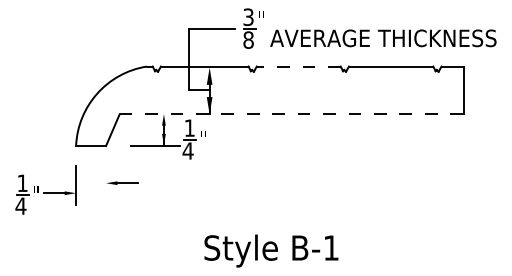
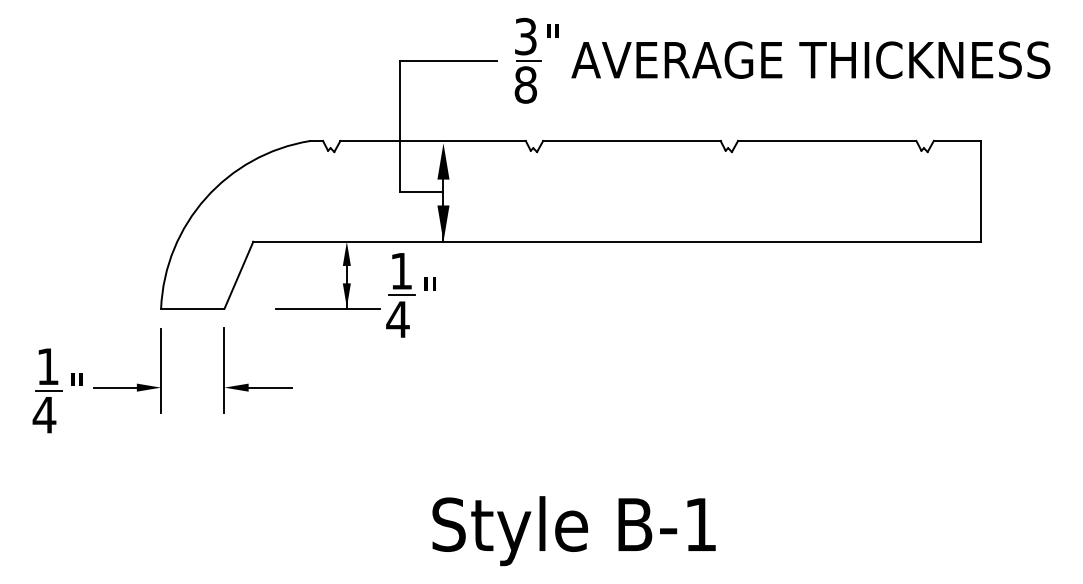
text: (383, 38) -> (811, 60), moved
line: (298, 66) -> (631, 140), dashed -> solid
line: (292, 114) -> (618, 242), dashed -> solid
line: (106, 175) -> (225, 371), added
part: (45, 189) -> (96, 379), moved

